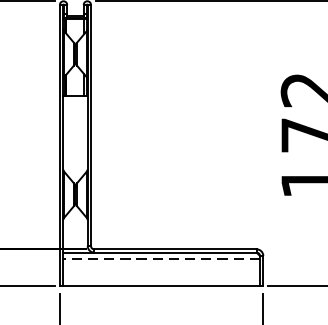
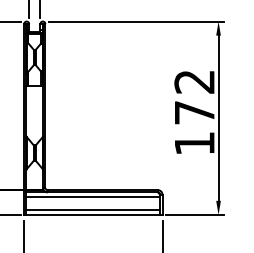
line: (161, 258) -> (93, 196), dashed -> solid
line: (161, 279) -> (93, 210), added

